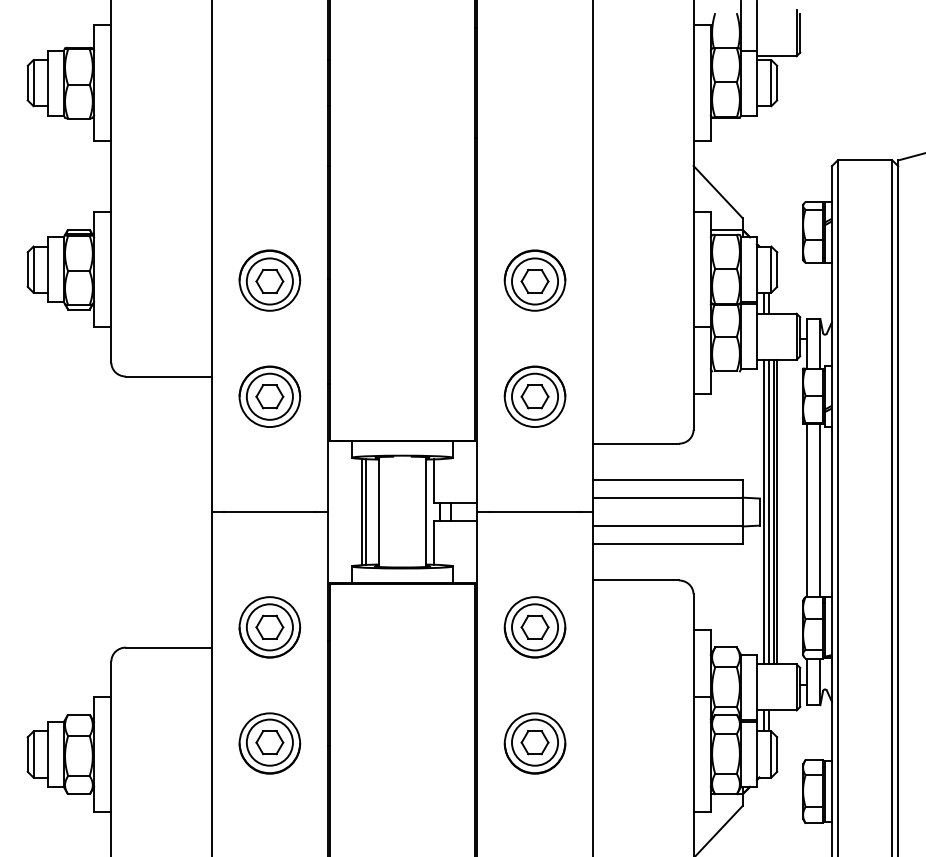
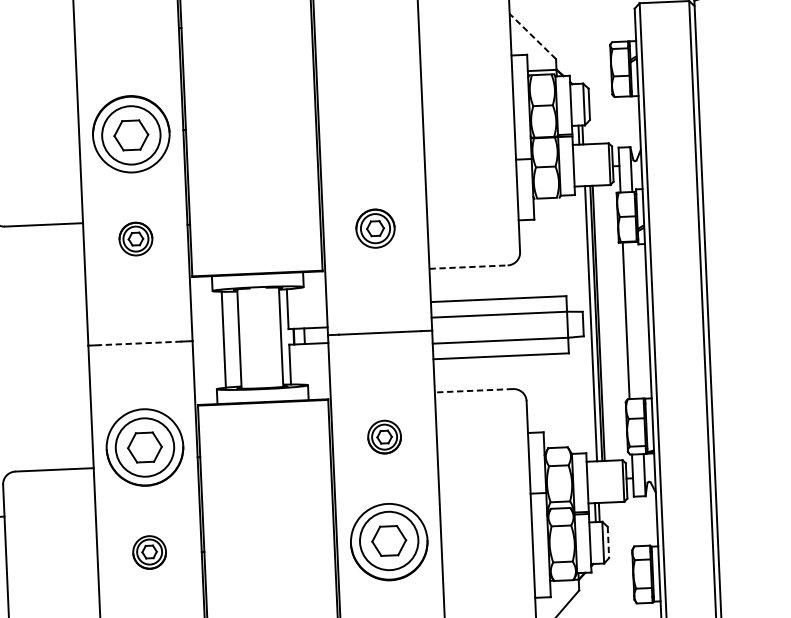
line: (718, 192) -> (533, 36), solid -> dashed
part: (269, 280) -> (130, 134), size x1.4
part: (534, 280) -> (370, 123), removed
part: (269, 396) -> (135, 238), size x0.6
part: (534, 396) -> (375, 228), size x0.7
line: (636, 443) -> (469, 266), solid -> dashed
line: (820, 510) -> (637, 320), removed
line: (366, 511) -> (227, 339), removed
line: (764, 511) -> (587, 323), removed
line: (269, 512) -> (140, 343), solid -> dashed
line: (635, 580) -> (473, 390), solid -> dashed
part: (269, 627) -> (144, 447), size x1.4
part: (534, 627) -> (384, 437), size x0.6
part: (269, 743) -> (149, 552), size x0.6
part: (534, 743) -> (388, 542), size x1.4
line: (777, 755) -> (608, 543), solid -> dashed

